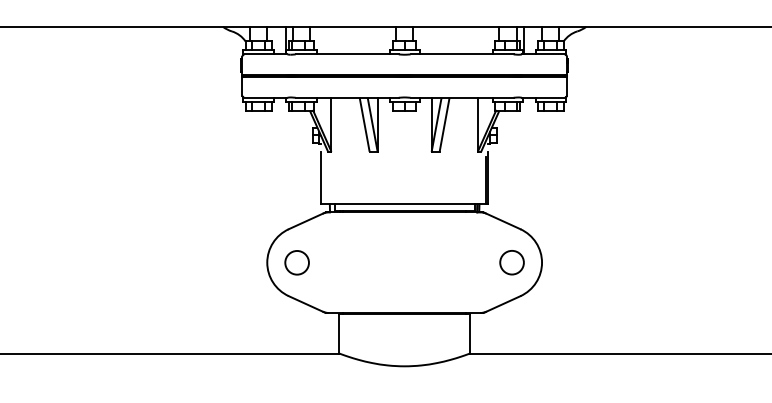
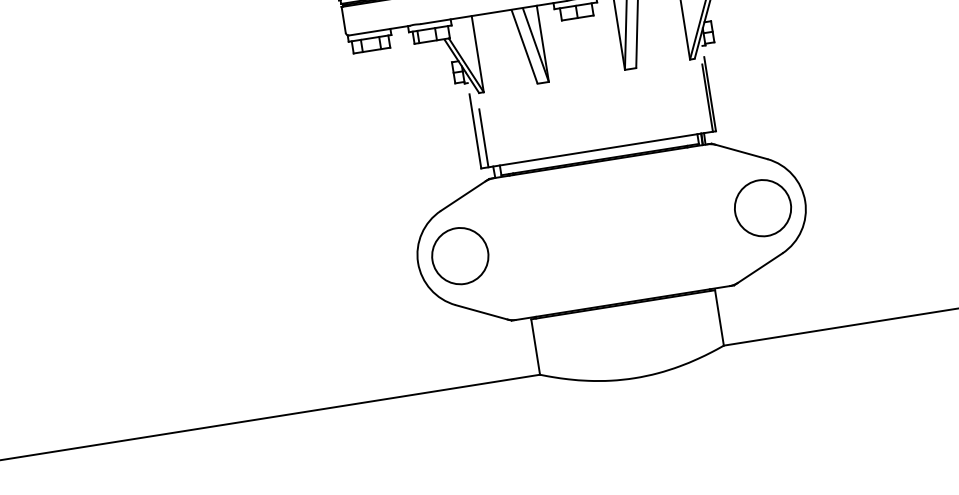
line: (326, 183) -> (483, 138), added
circle: (296, 262) -> (459, 256), size x1.67
circle: (511, 262) -> (762, 208), size x1.67

